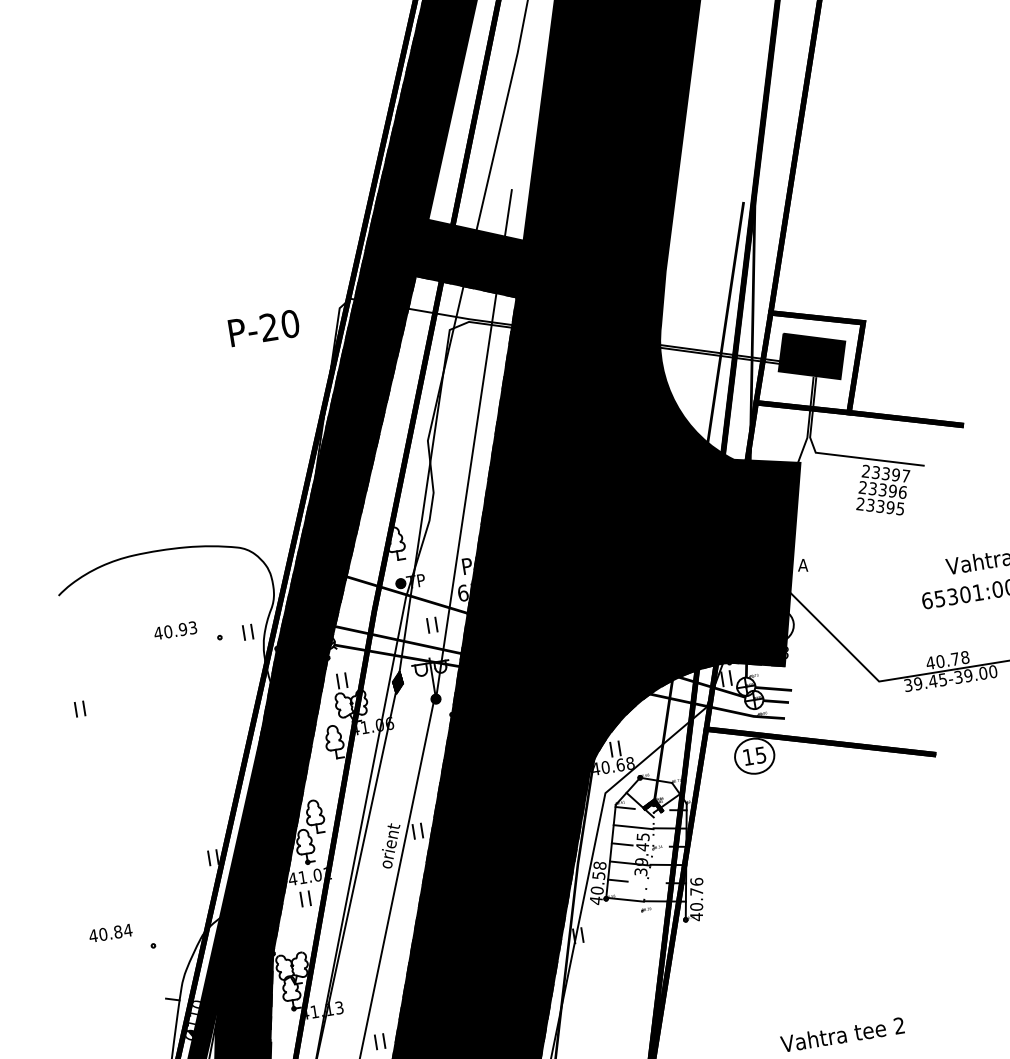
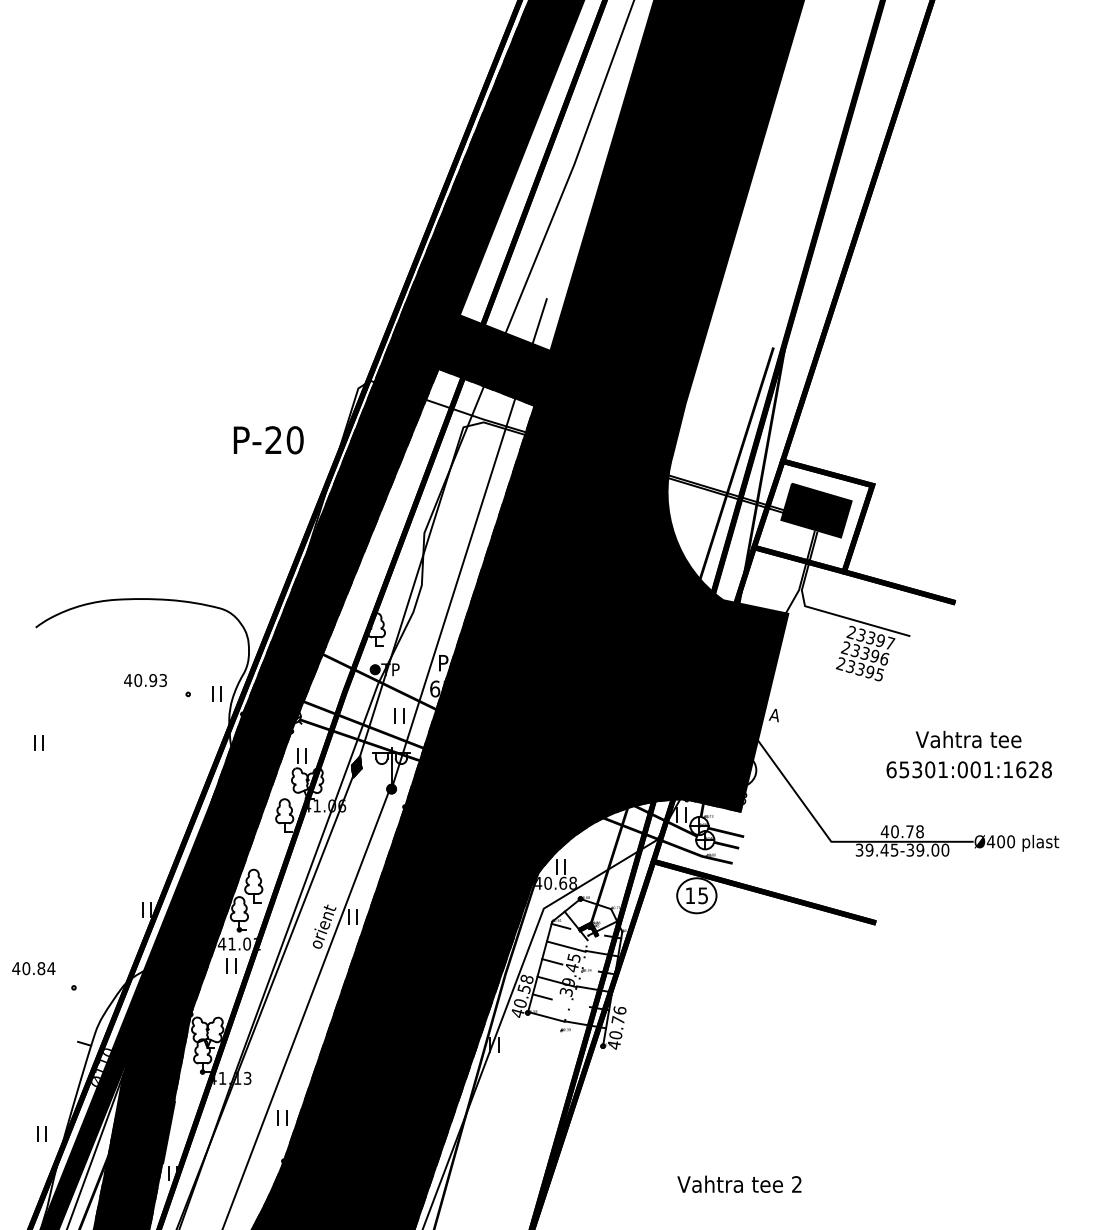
text: (263, 328) -> (268, 440), moved

